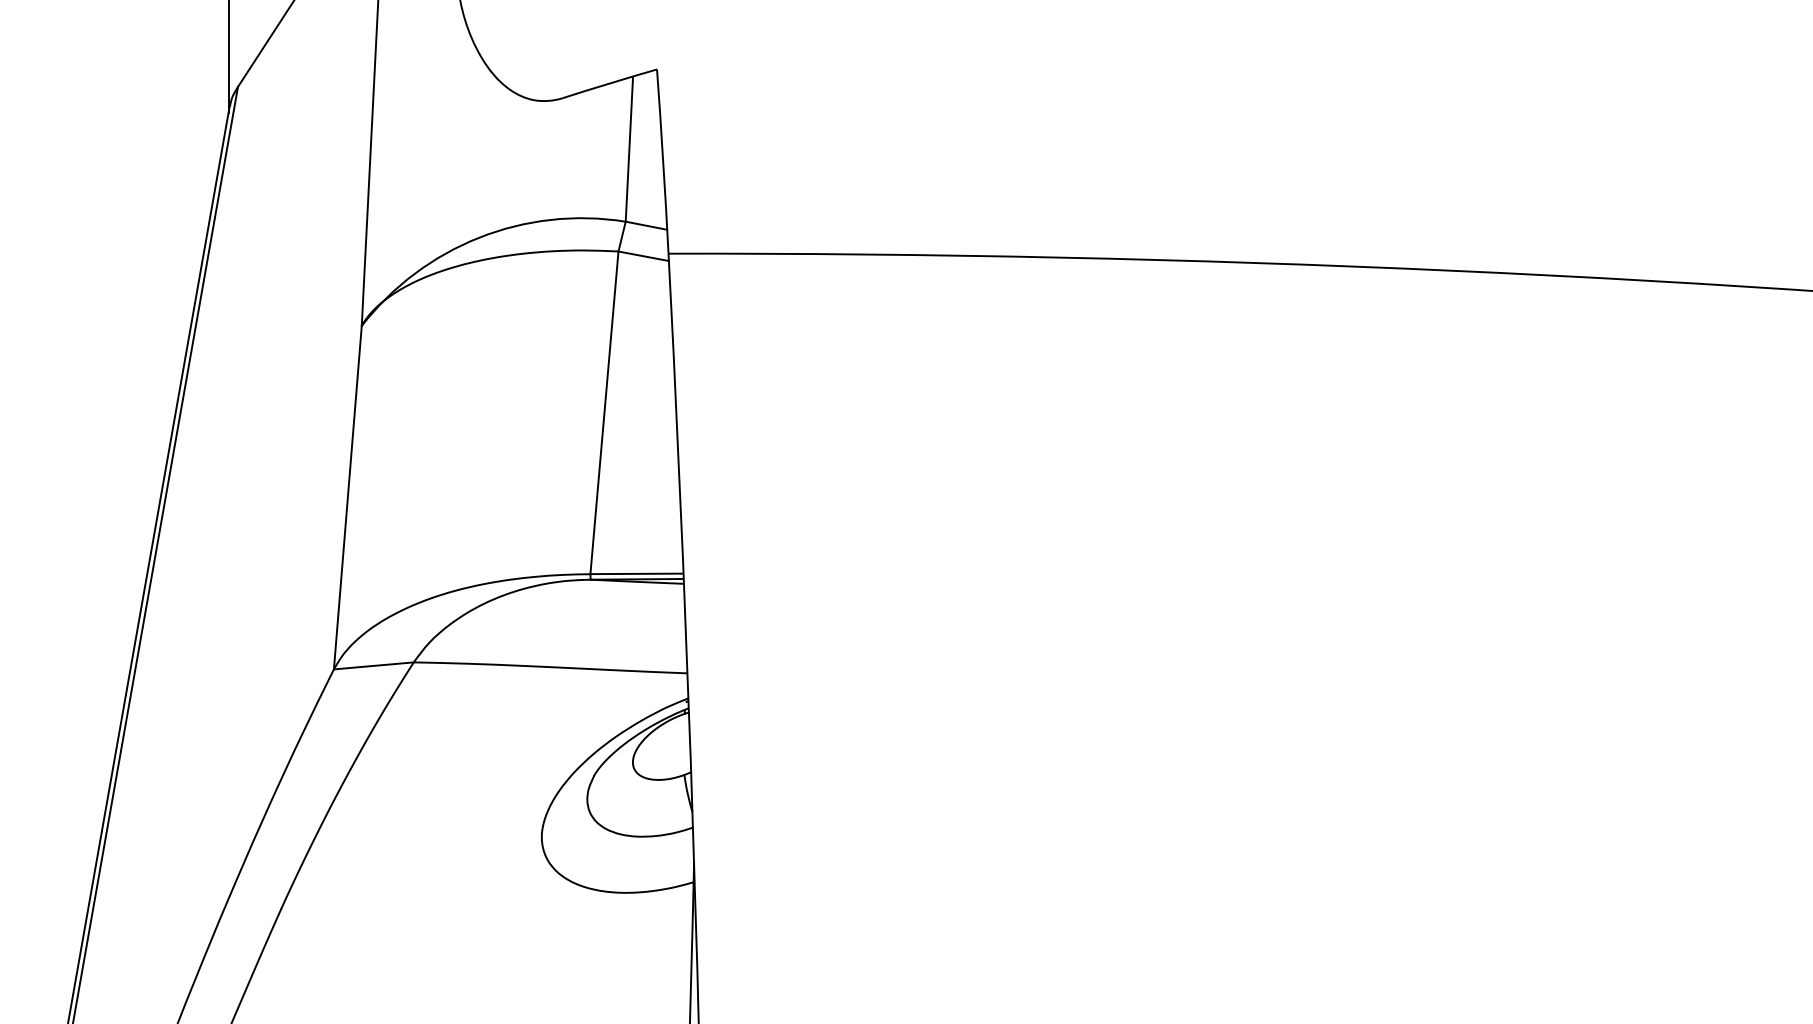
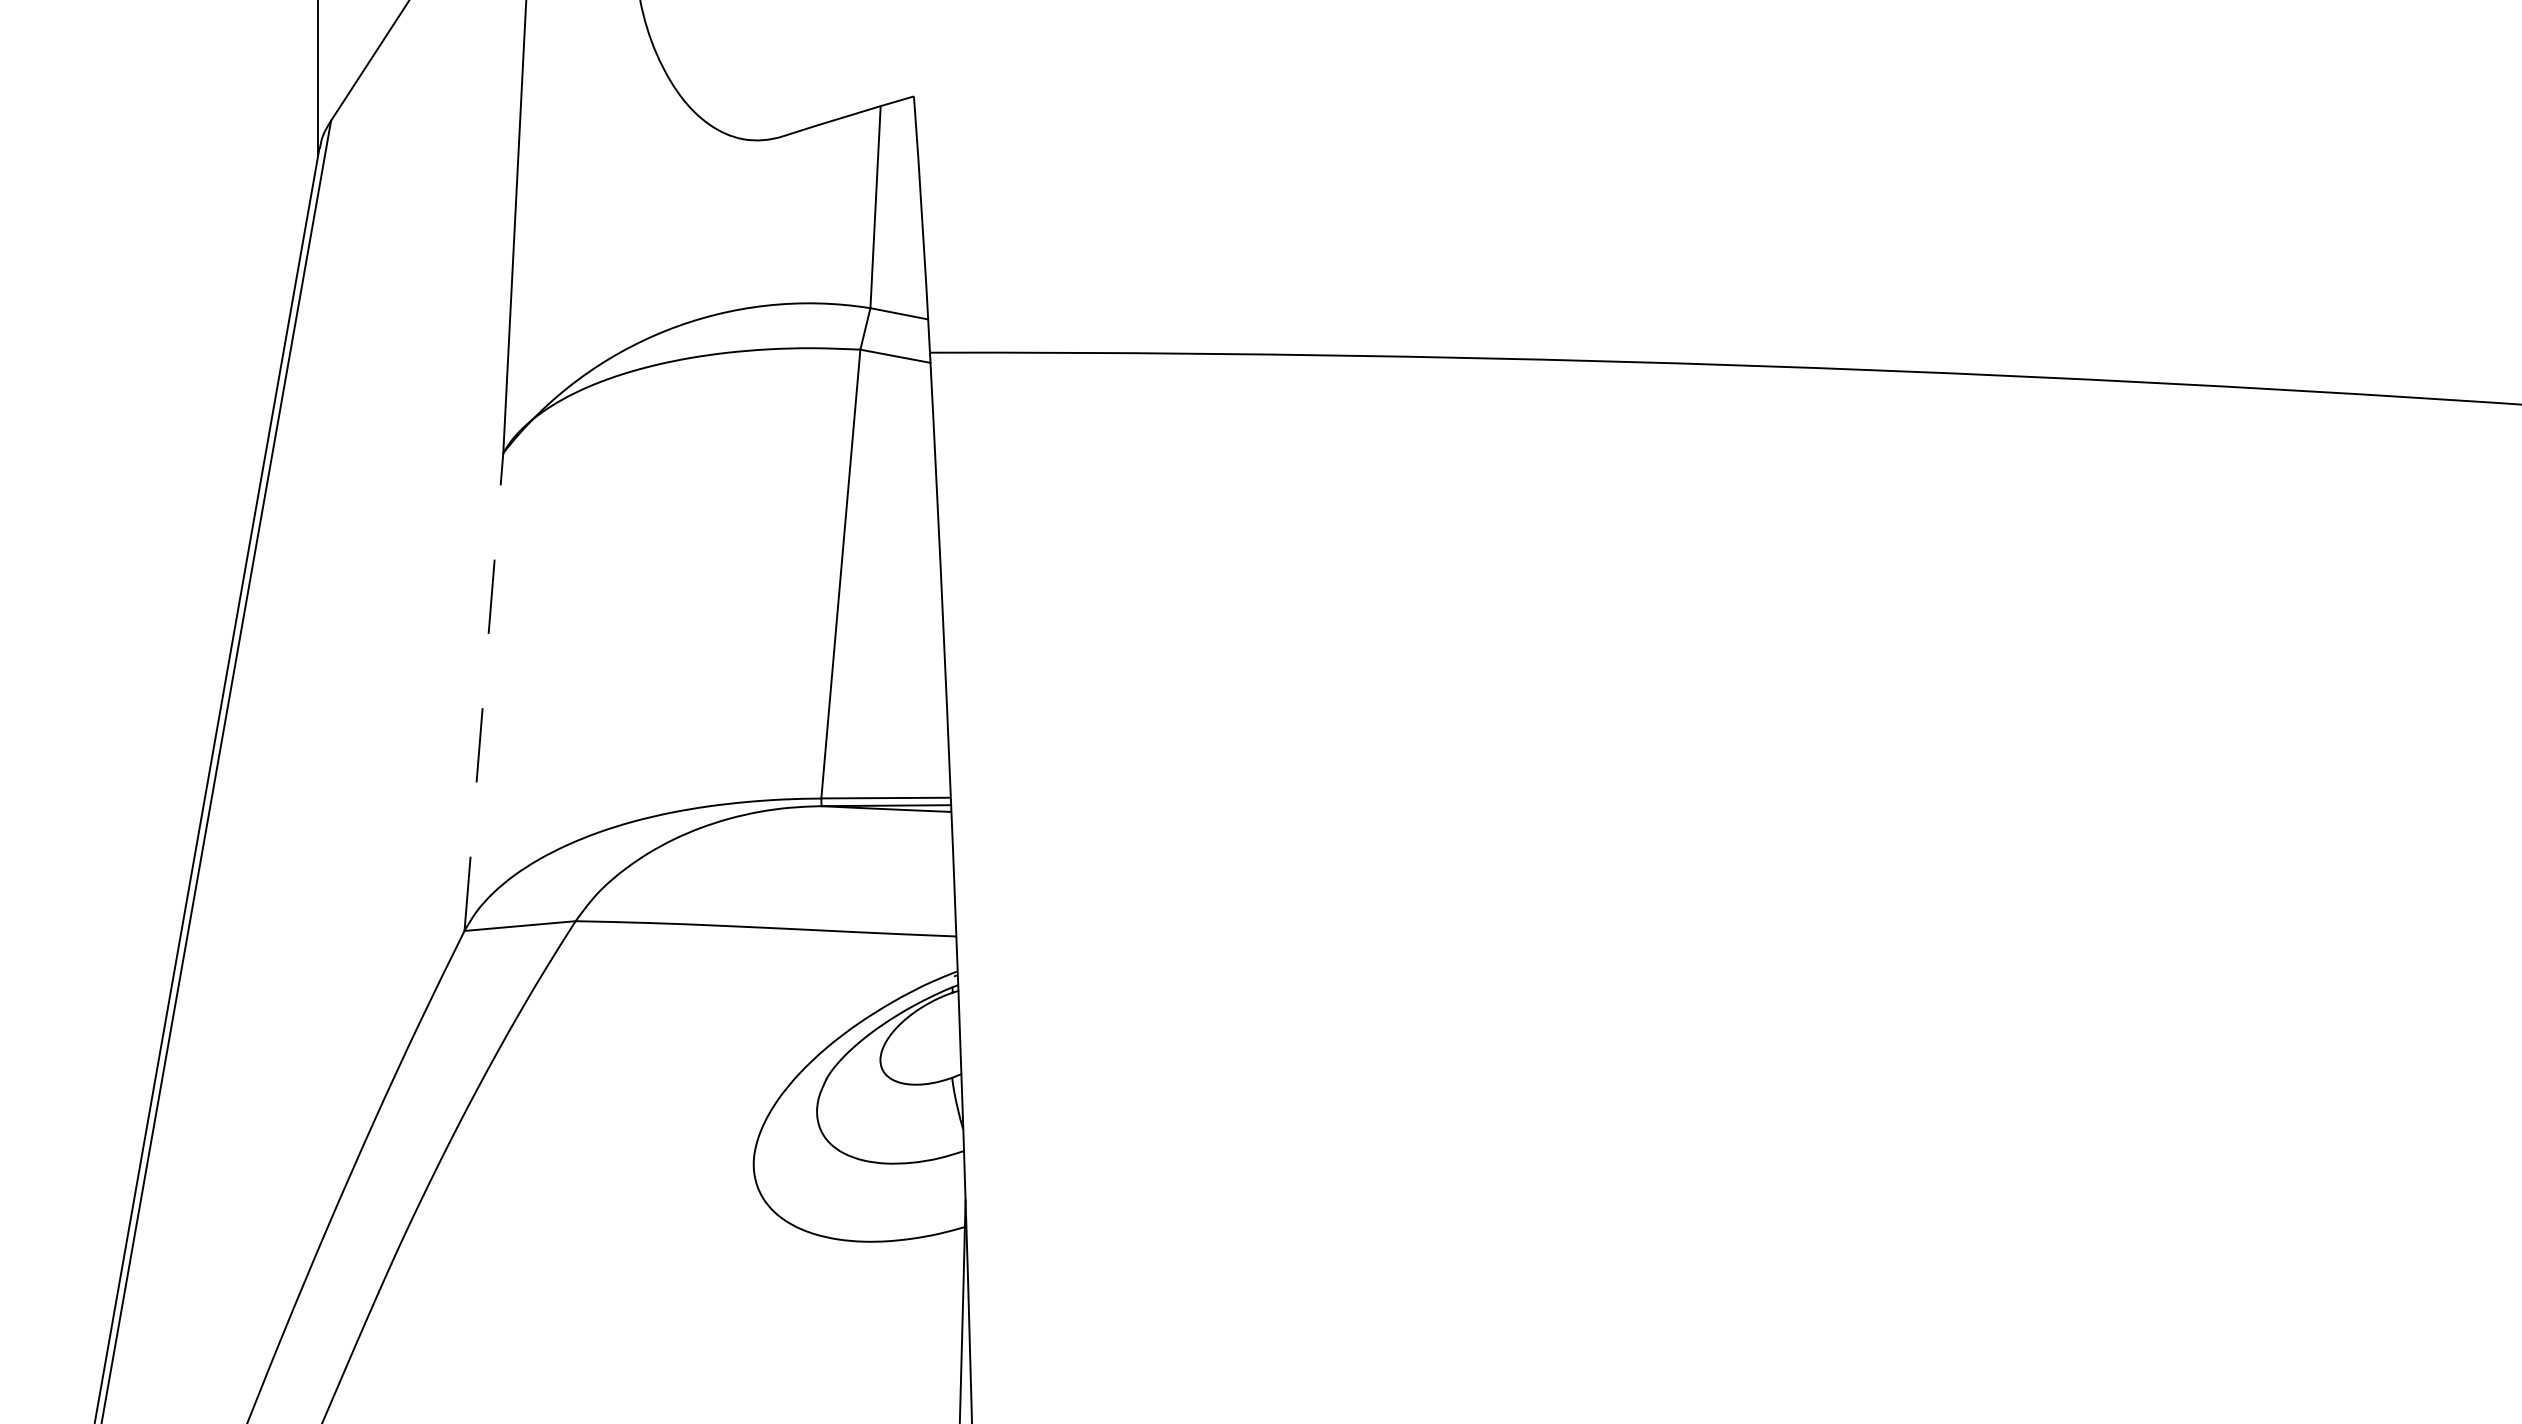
line: (347, 497) -> (483, 692), solid -> dashed

